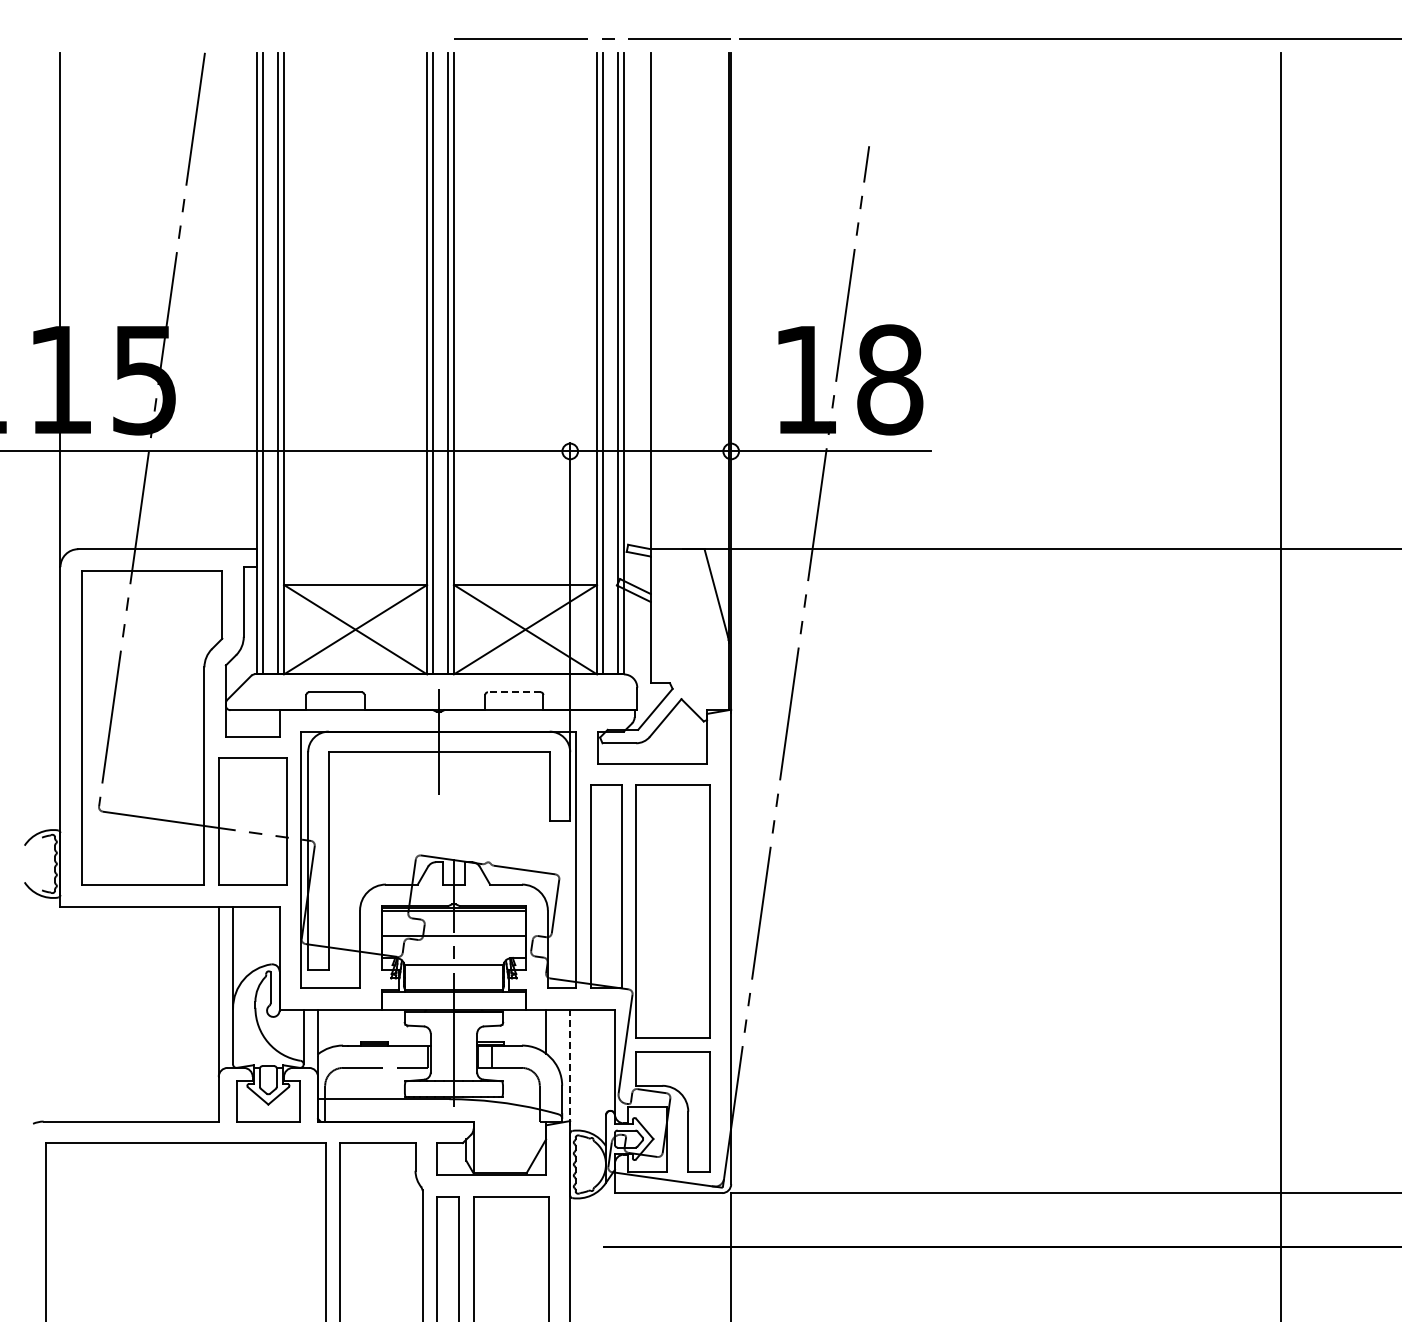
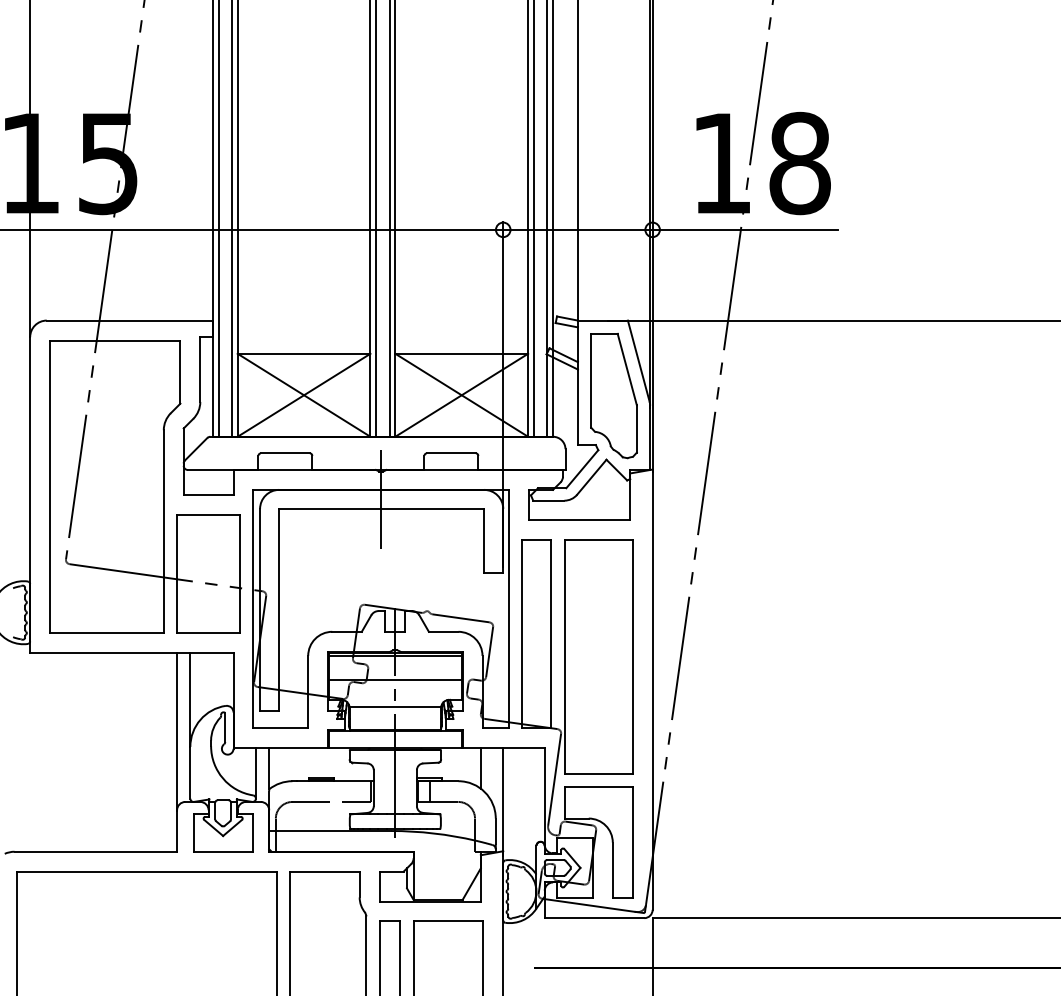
part: (689, 630) -> (613, 396), added
line: (513, 692) -> (450, 453), dashed -> solid
line: (570, 1067) -> (503, 801), dashed -> solid

